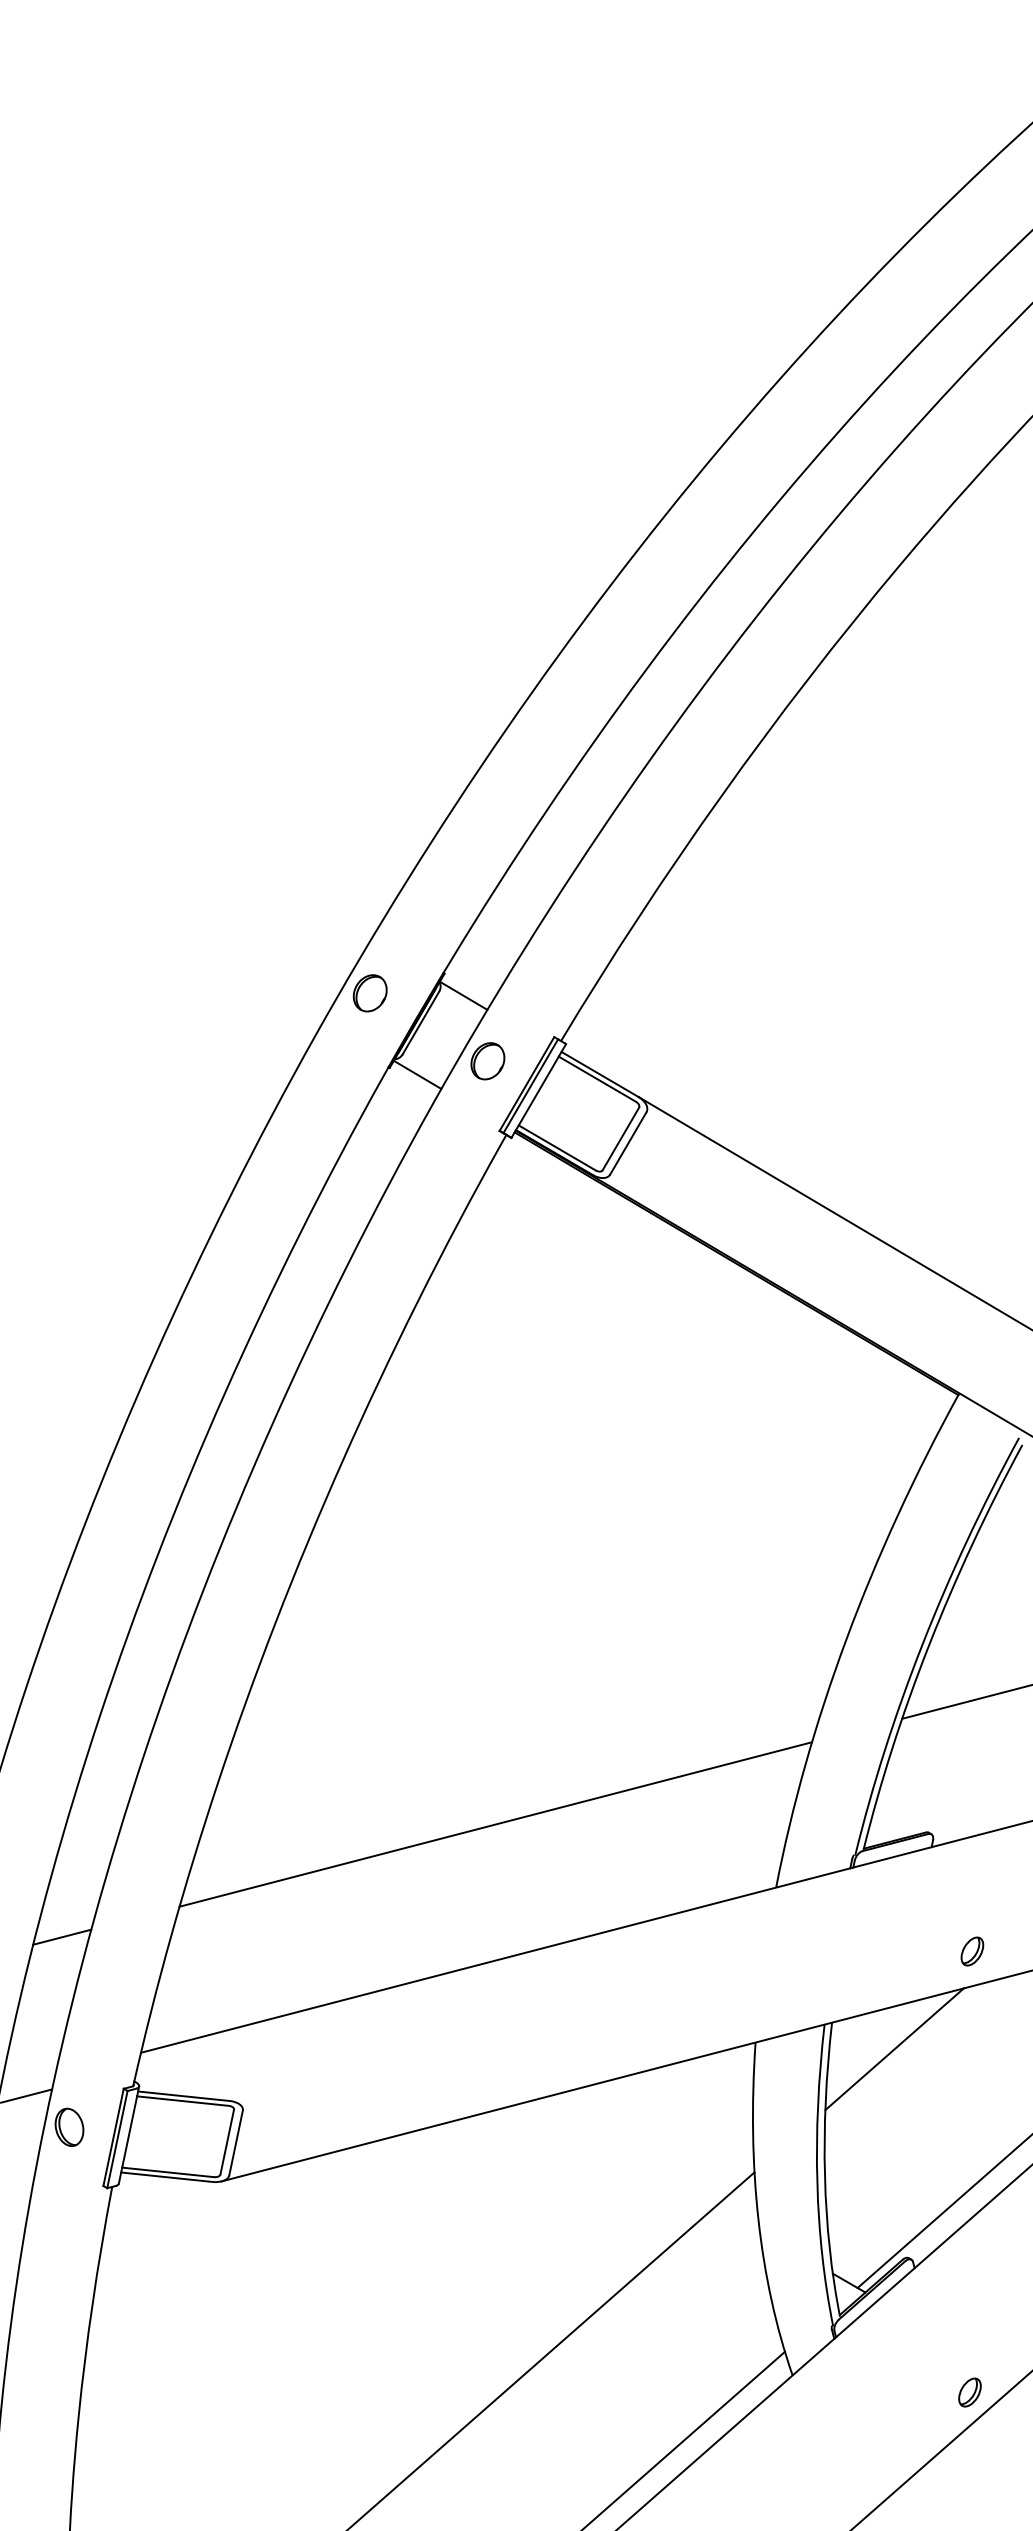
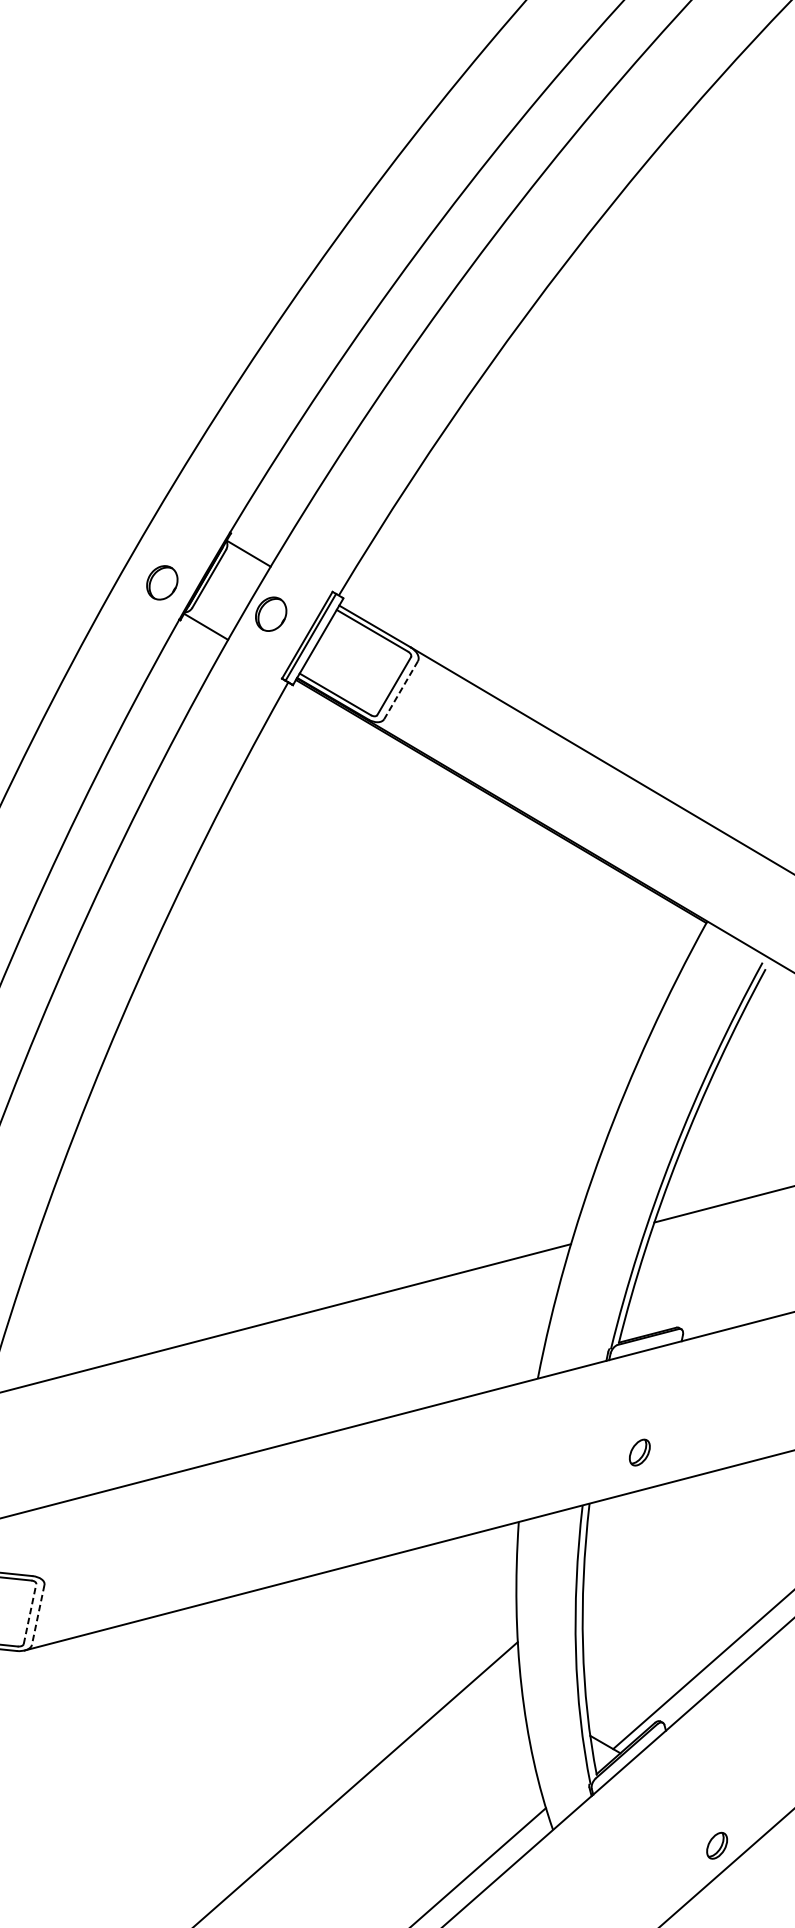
part: (369, 993) -> (161, 582), moved
line: (628, 1143) -> (401, 690), solid -> dashed
part: (972, 1951) -> (639, 1452), moved
line: (894, 2049) -> (647, 1528), removed
line: (227, 2141) -> (30, 1613), solid -> dashed
line: (235, 2143) -> (37, 1615), solid -> dashed

